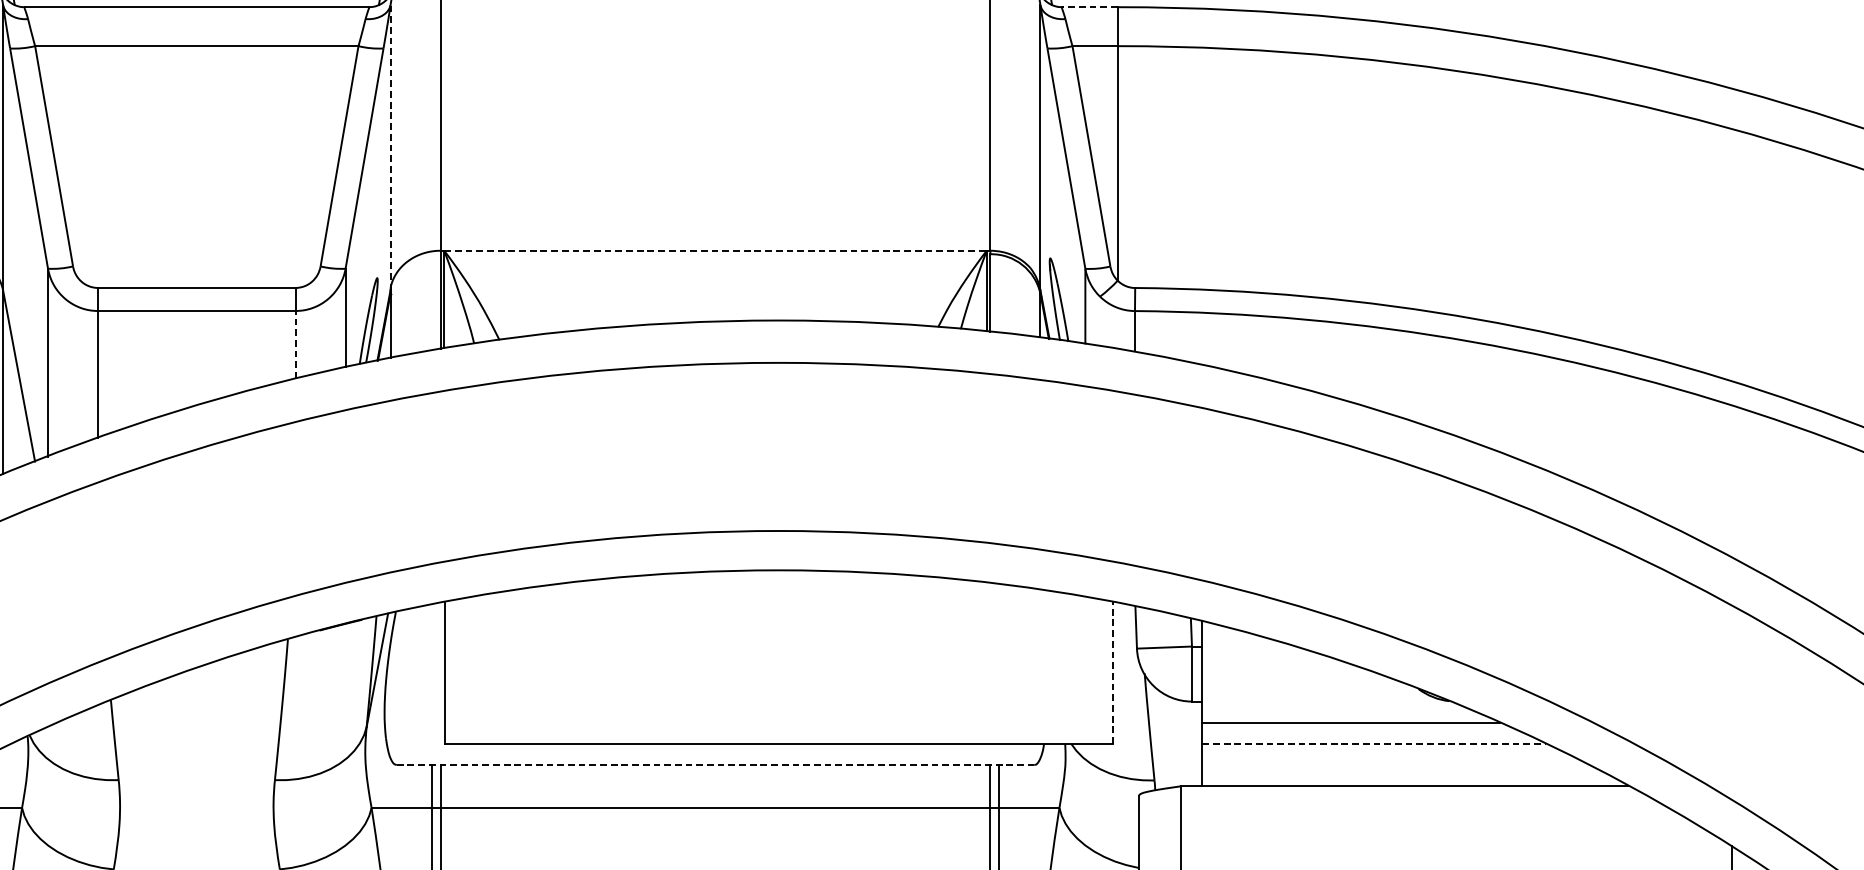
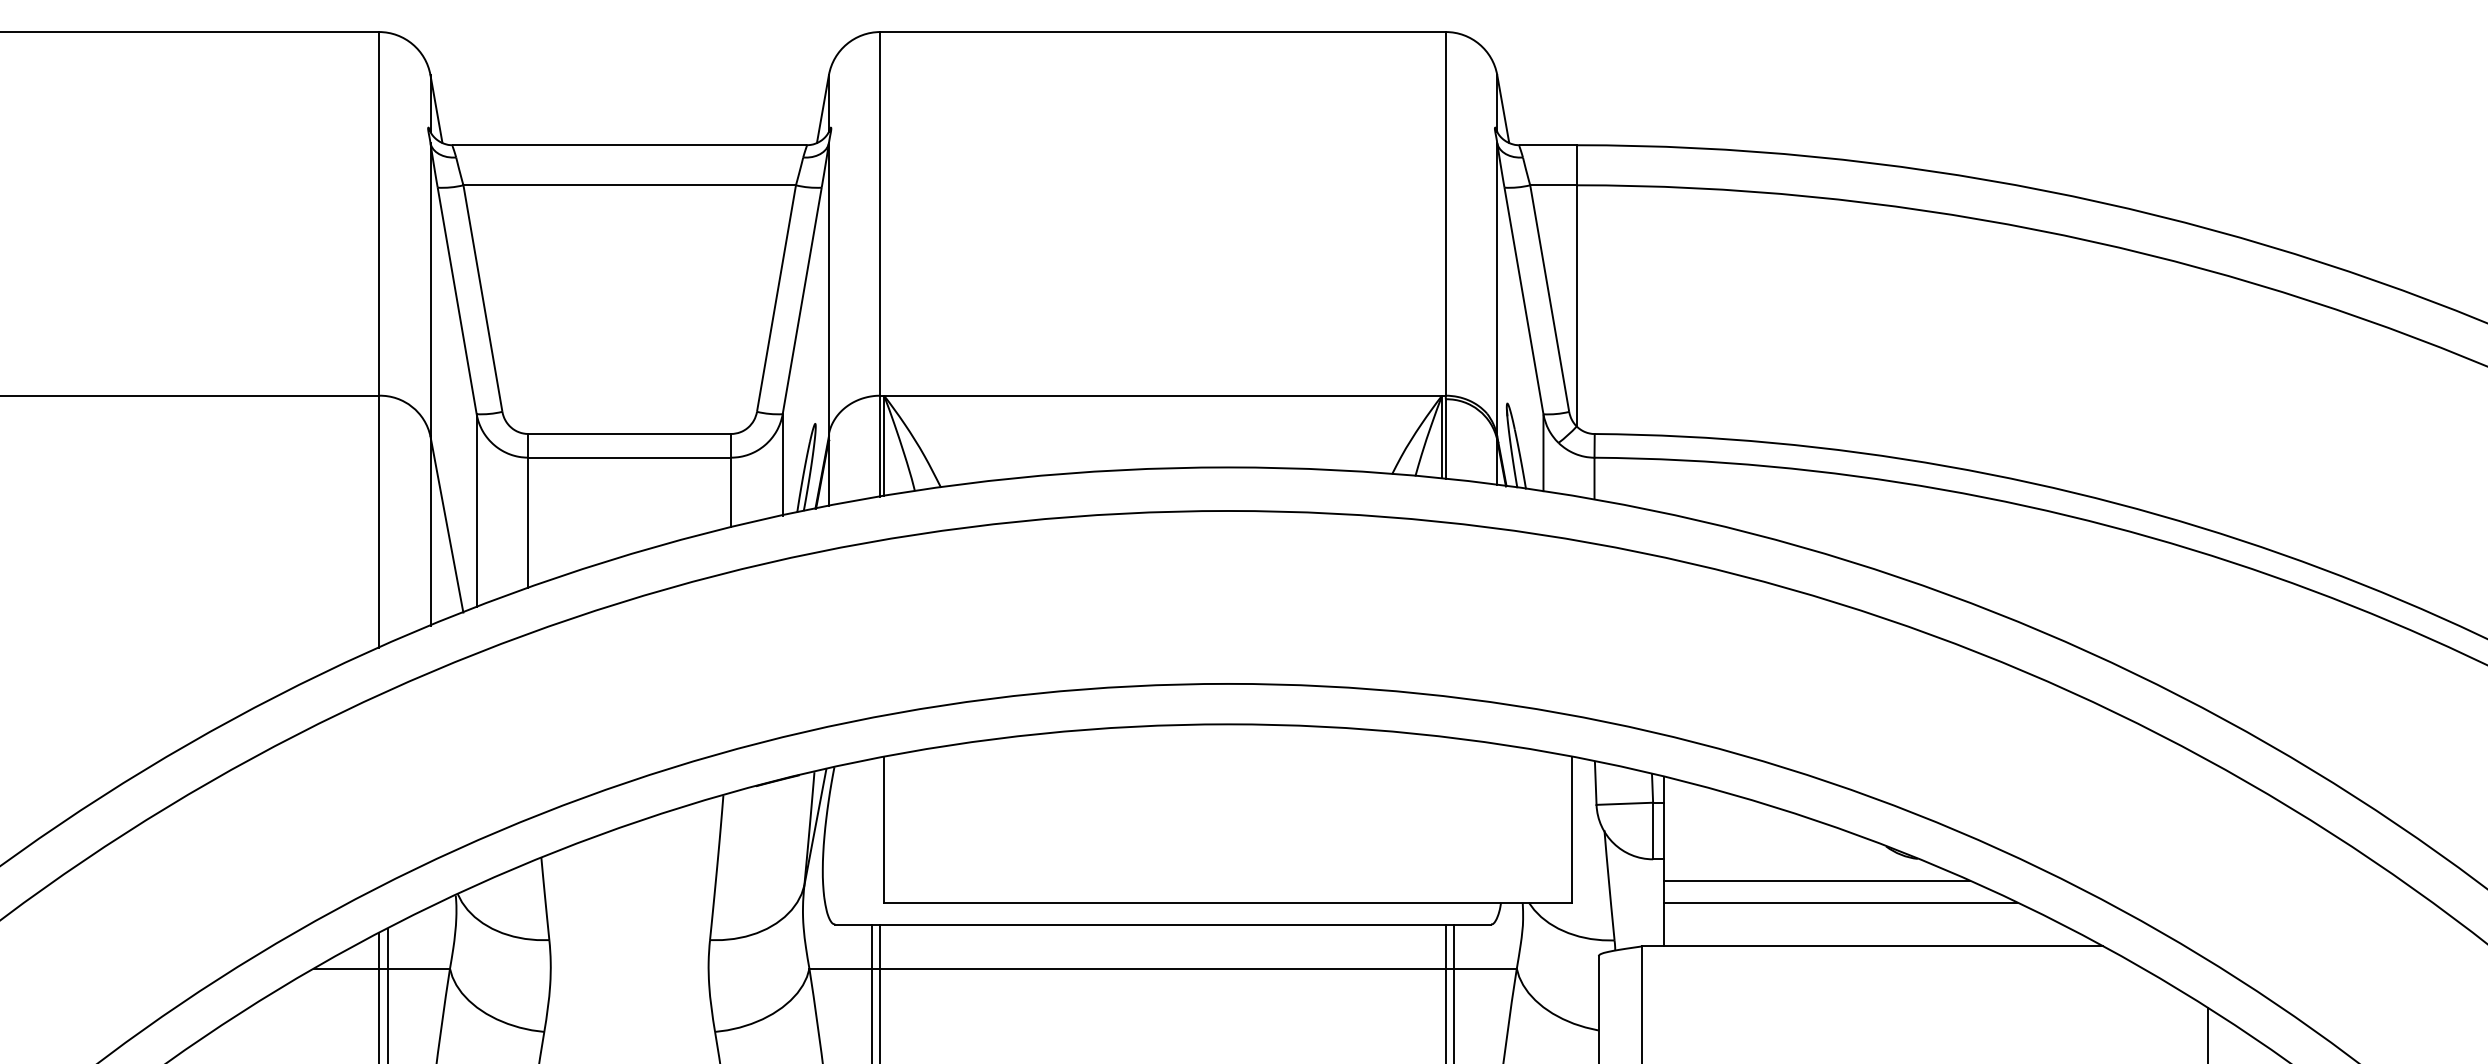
line: (1089, 7) -> (1547, 145), dashed -> solid
line: (390, 147) -> (828, 289), dashed -> solid
line: (715, 250) -> (1163, 395), dashed -> solid
line: (295, 344) -> (731, 492), dashed -> solid
line: (1113, 672) -> (1572, 829), dashed -> solid
line: (1374, 743) -> (1840, 902), dashed -> solid
line: (715, 764) -> (1163, 924), dashed -> solid

